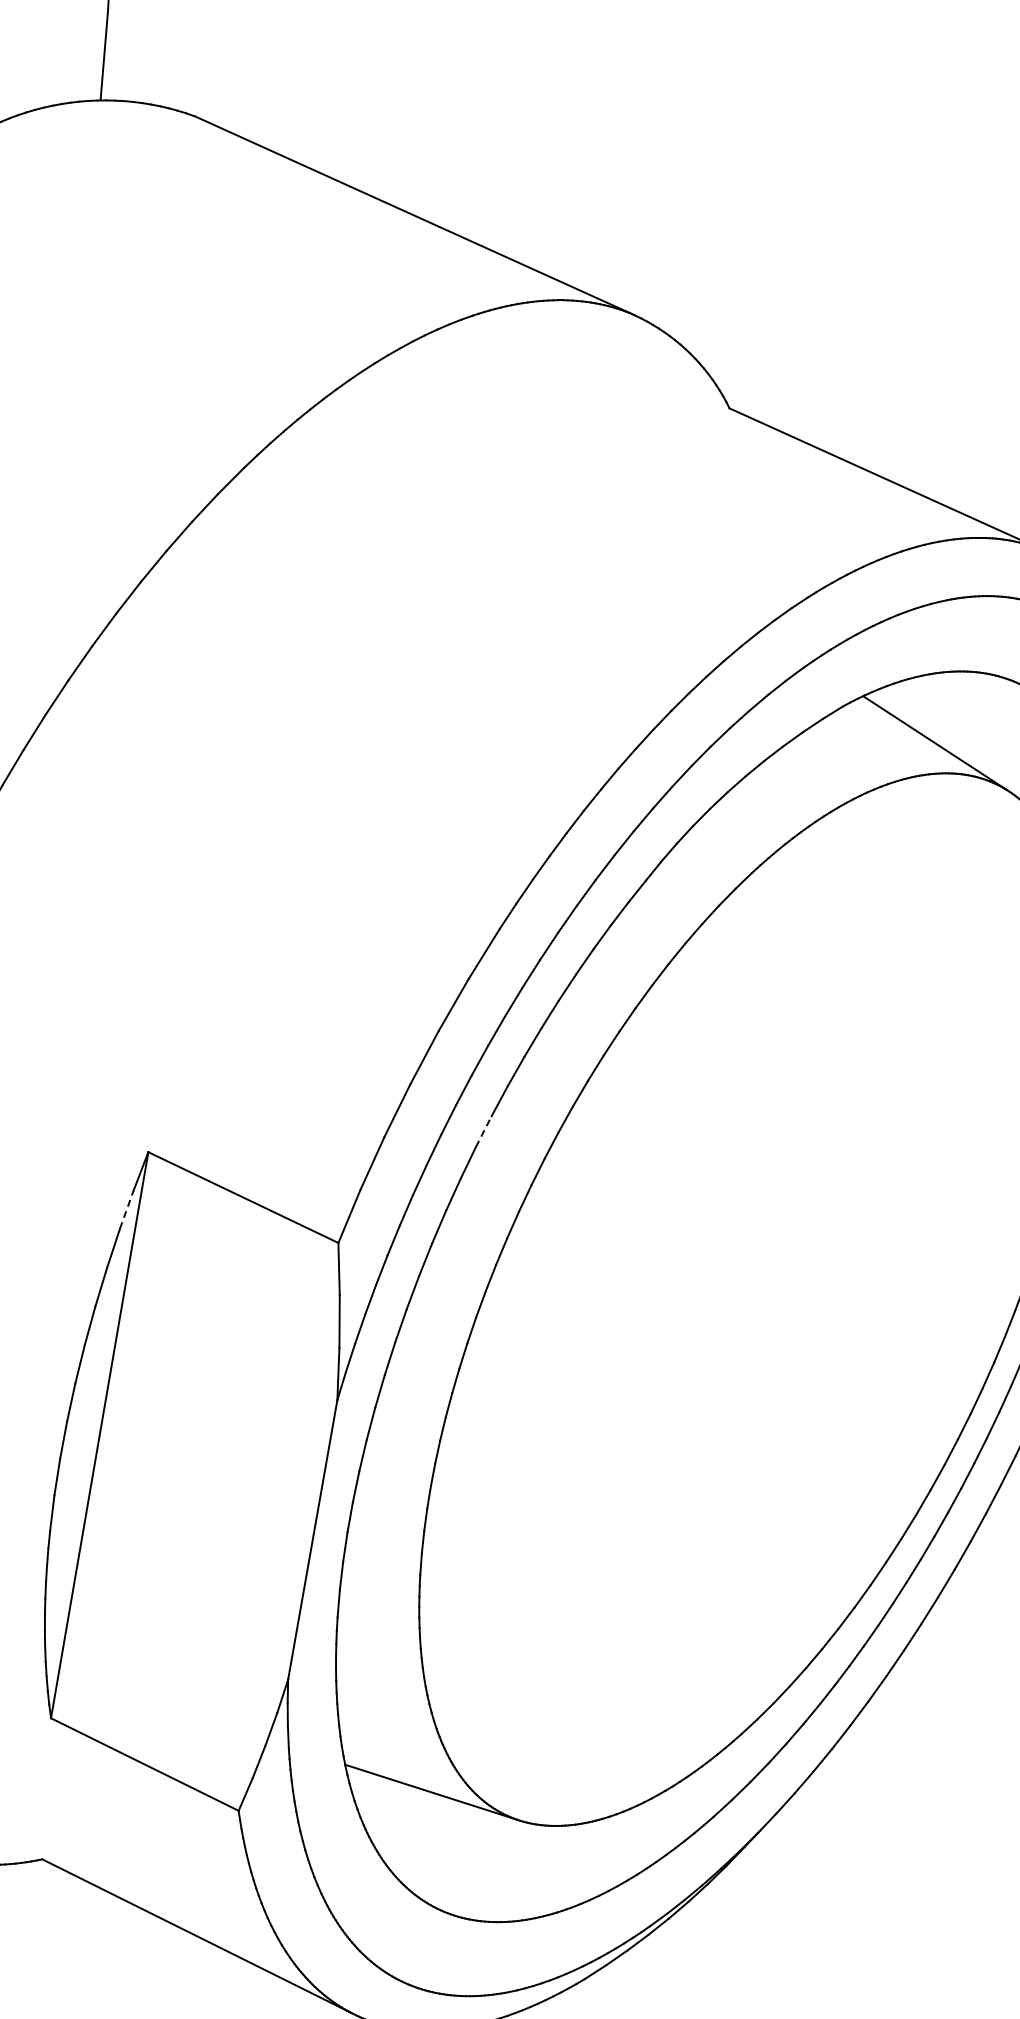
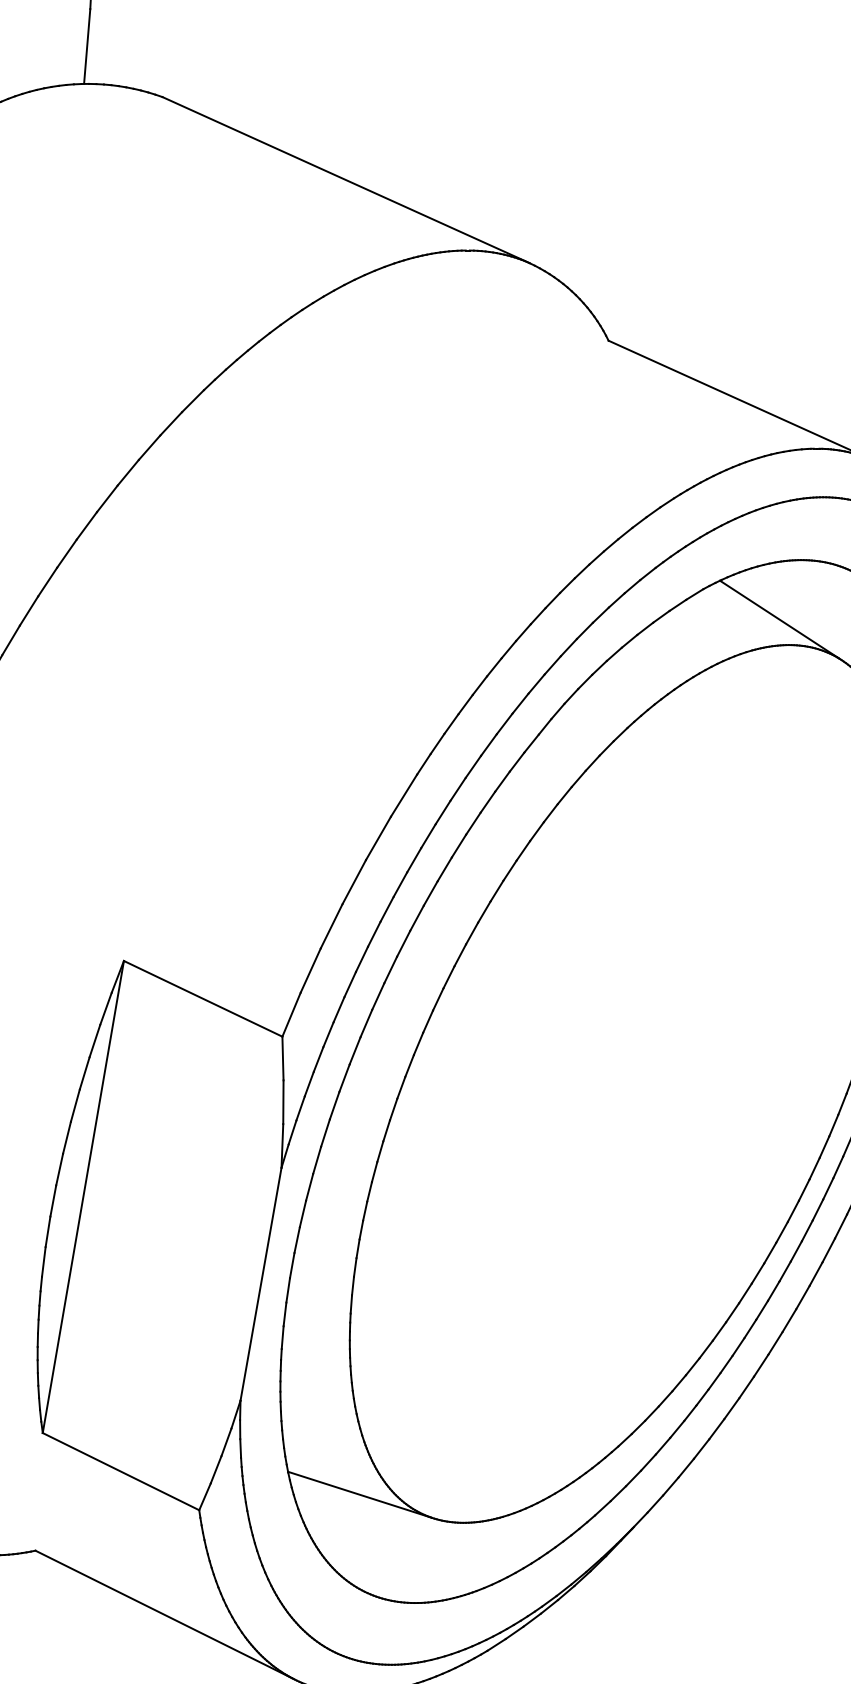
line: (484, 1131) -> (404, 943), dashed -> solid
line: (127, 1209) -> (106, 1008), dashed -> solid

